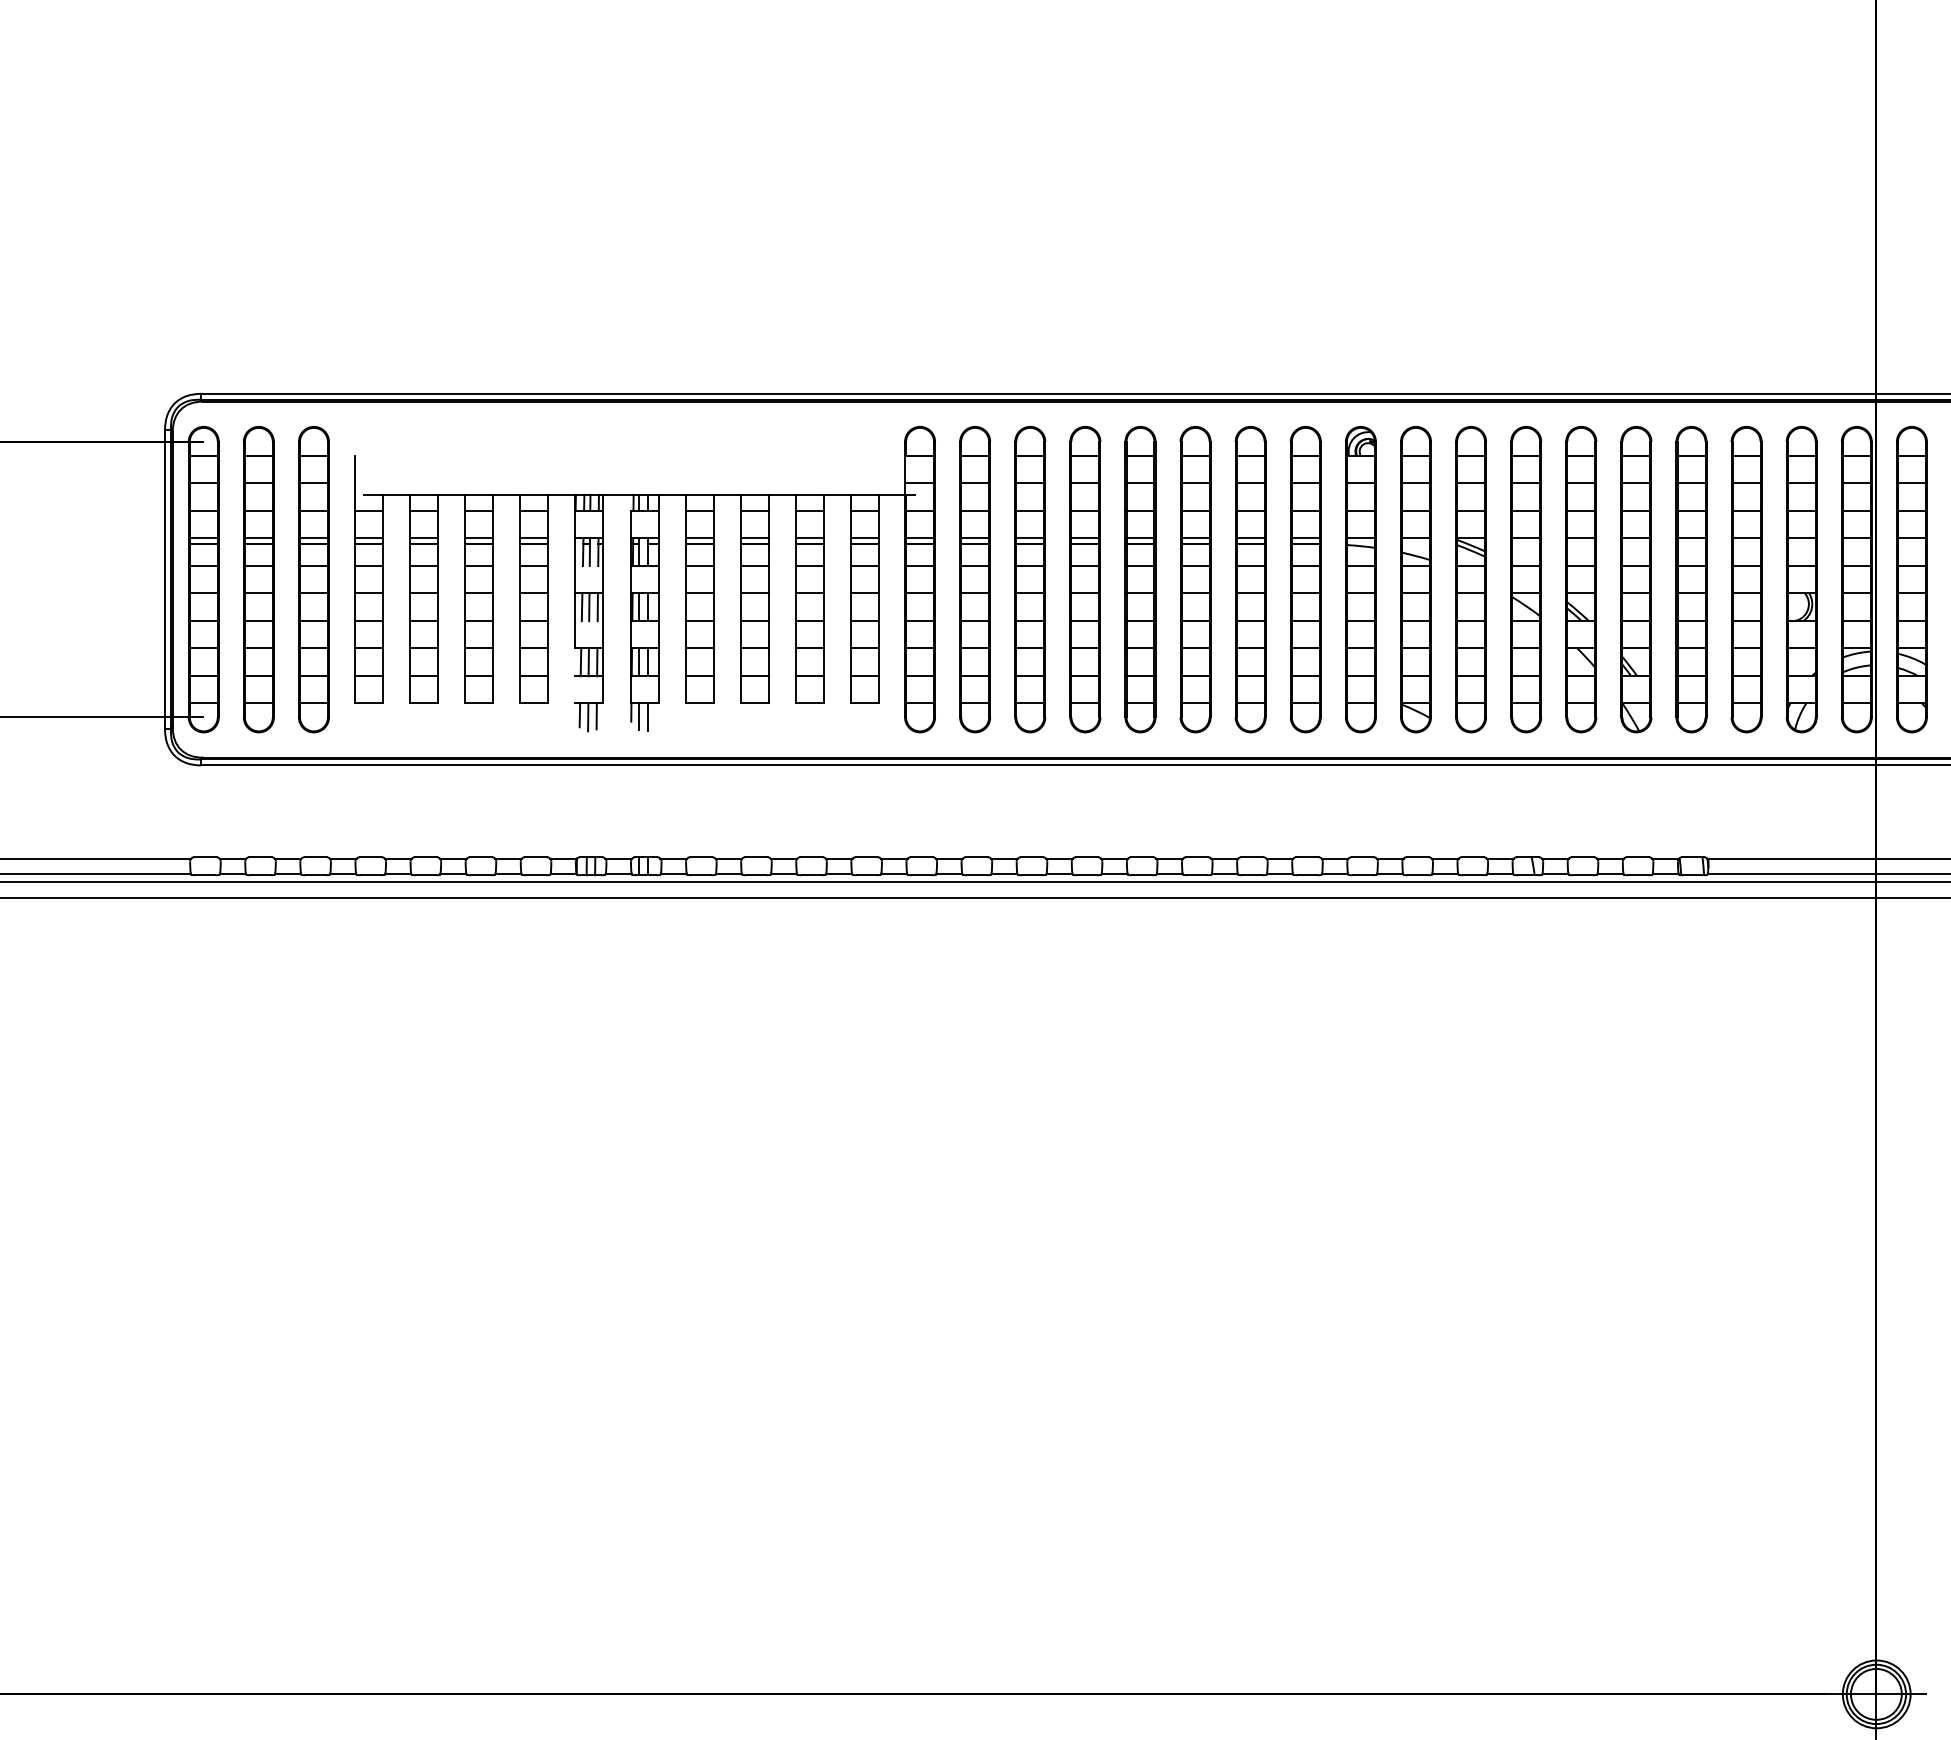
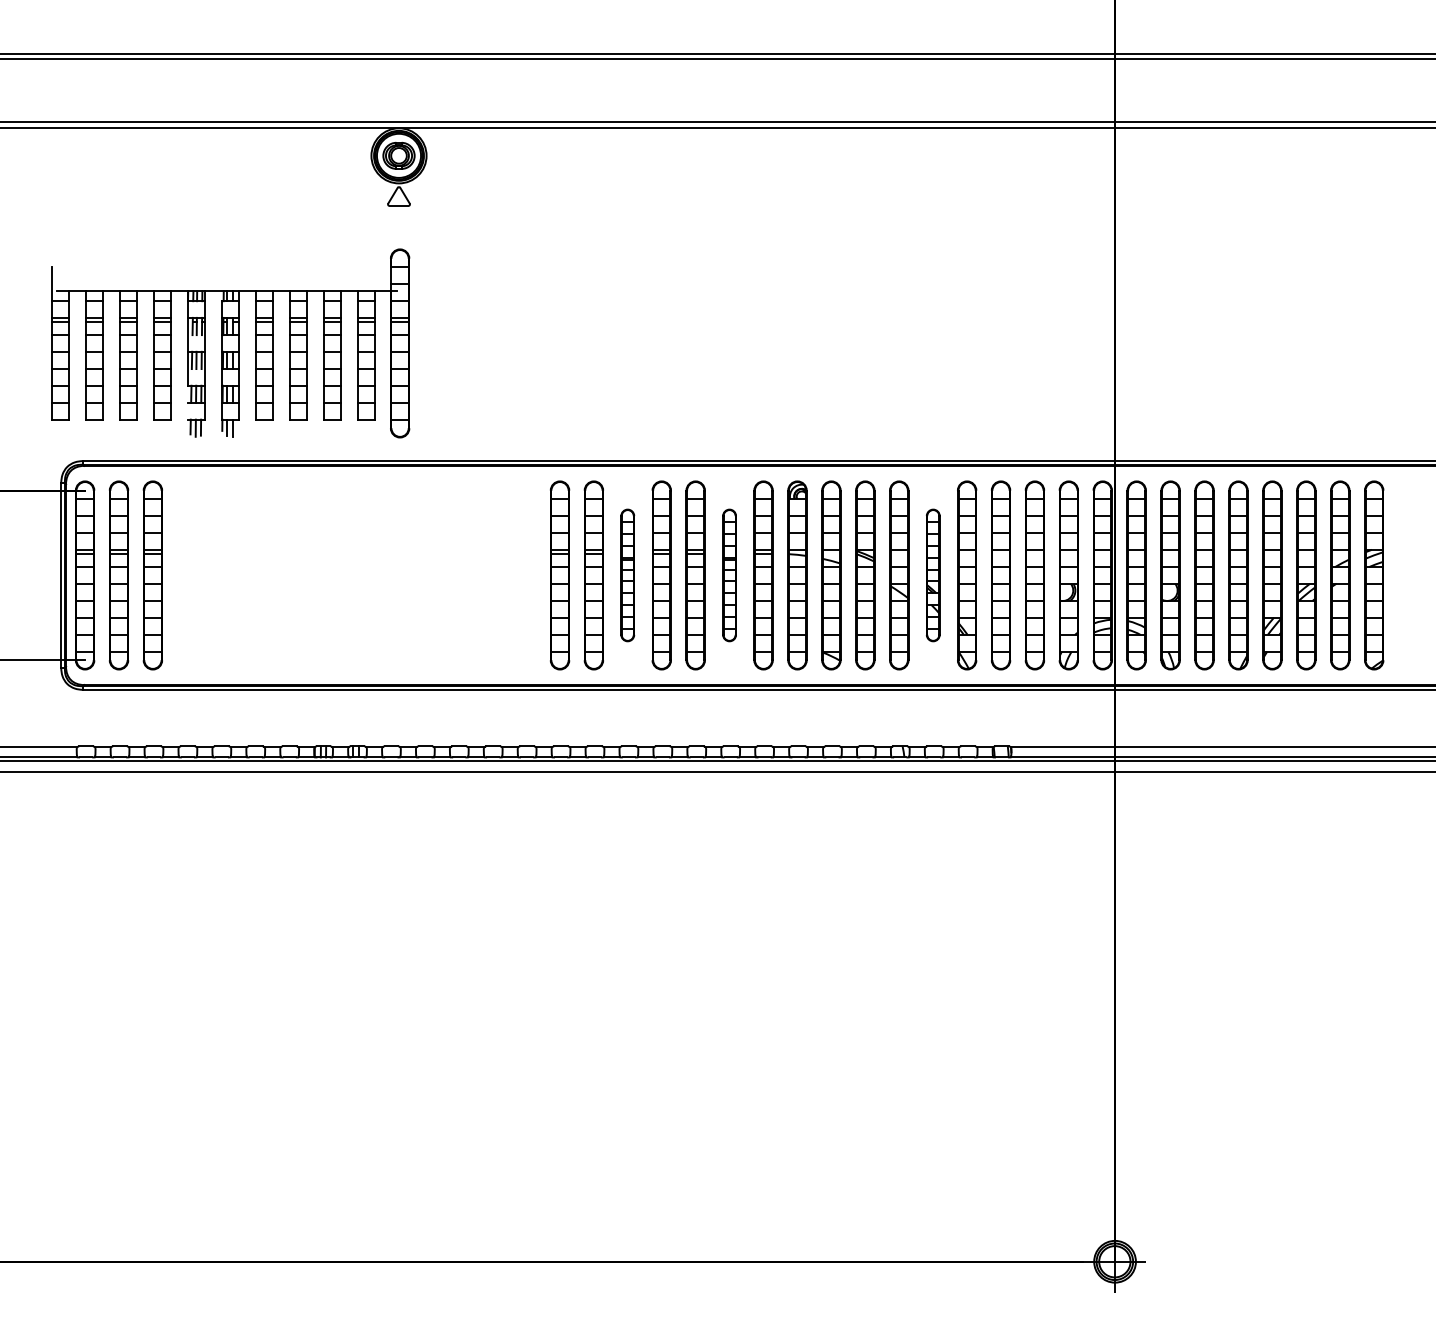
part: (644, 579) -> (230, 343), moved
part: (1084, 579) -> (627, 575), size x0.7
part: (1250, 579) -> (729, 575), size x0.7
part: (1581, 579) -> (933, 575), size x0.7

